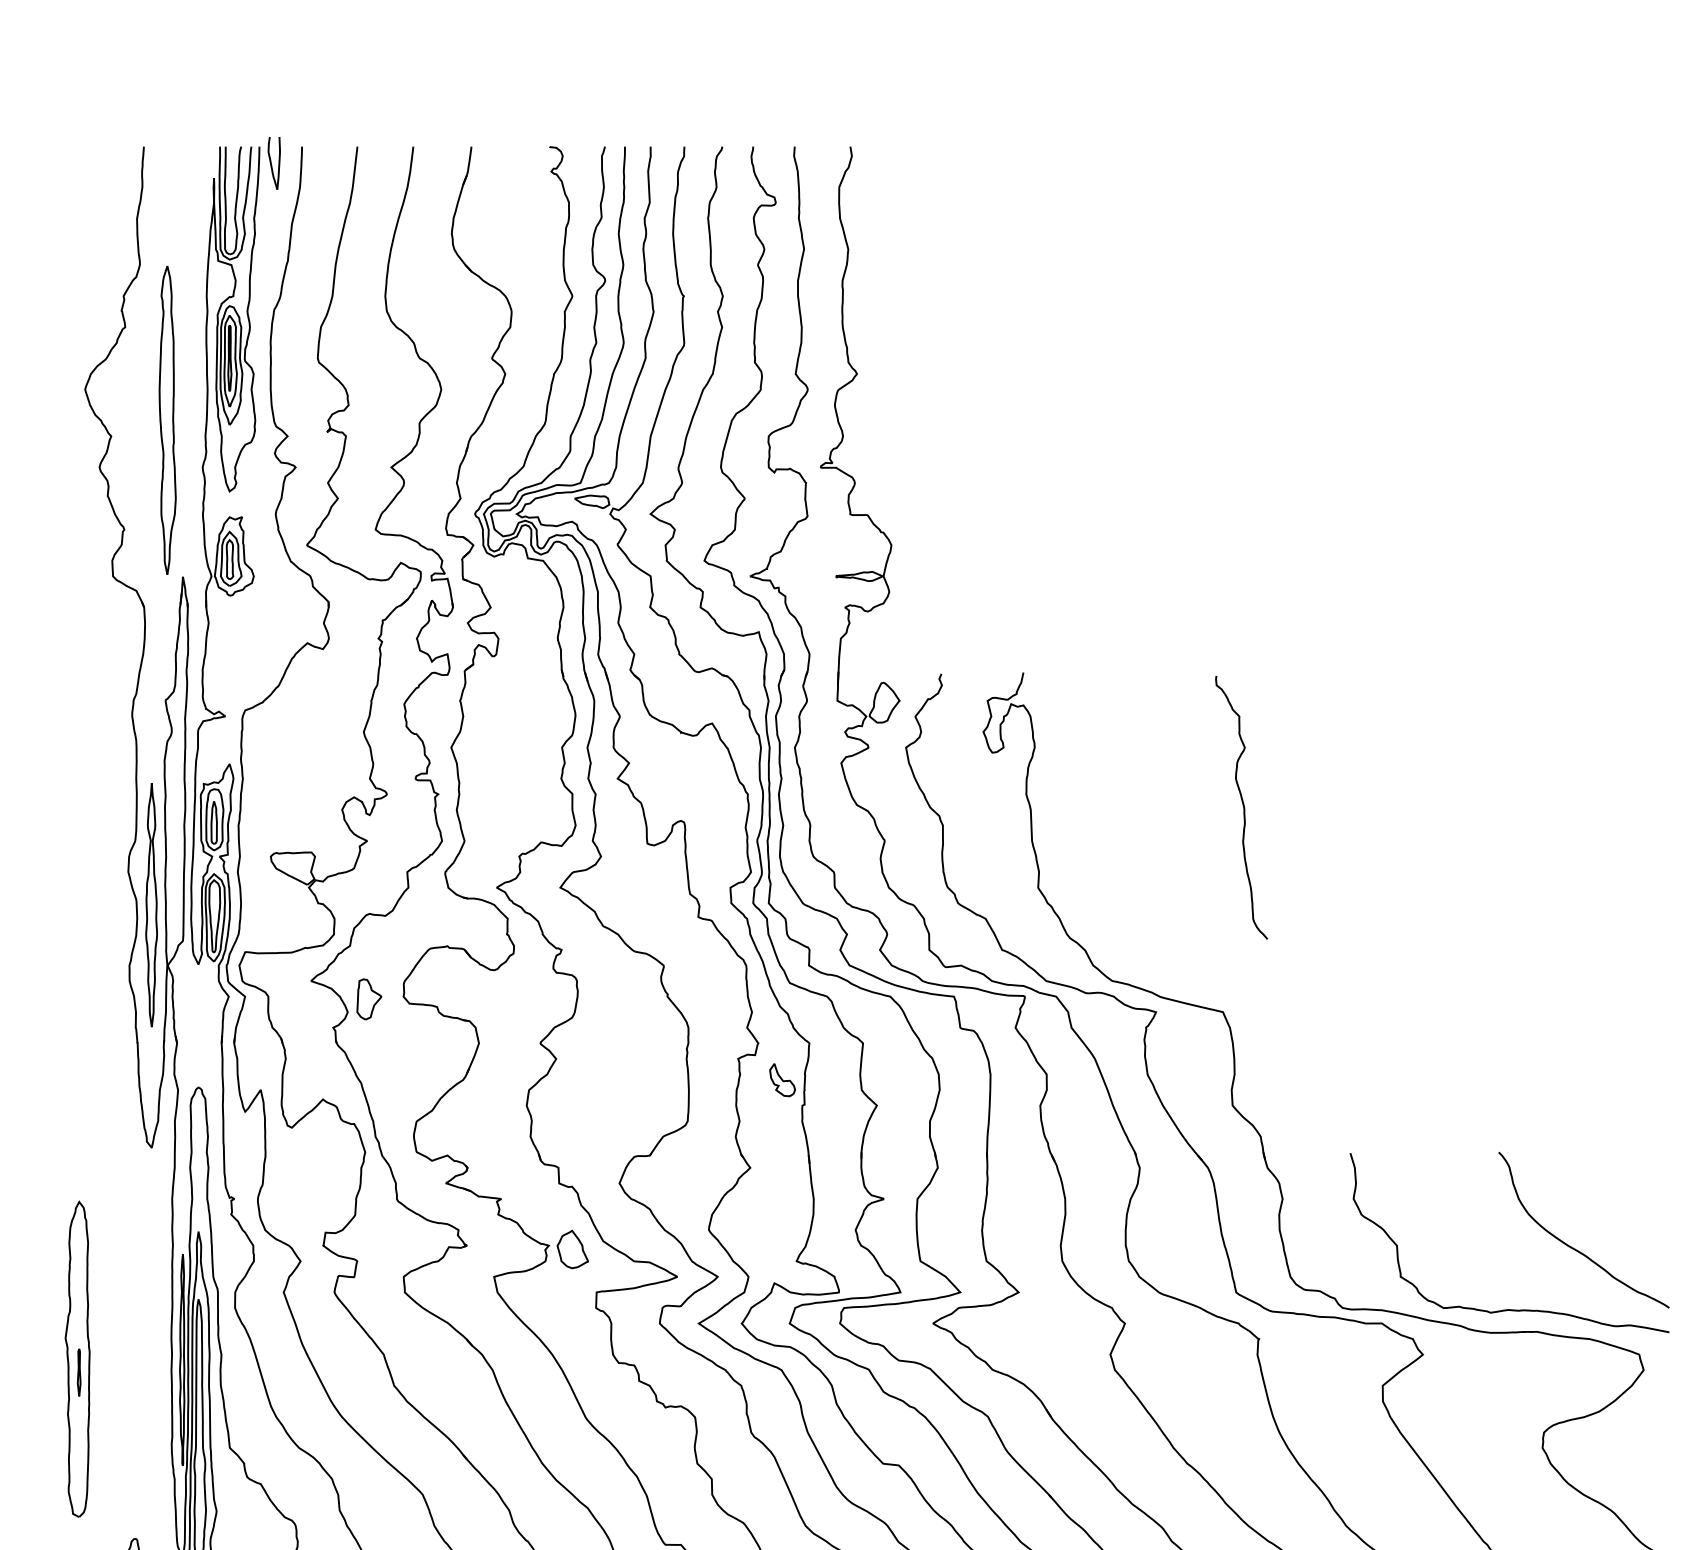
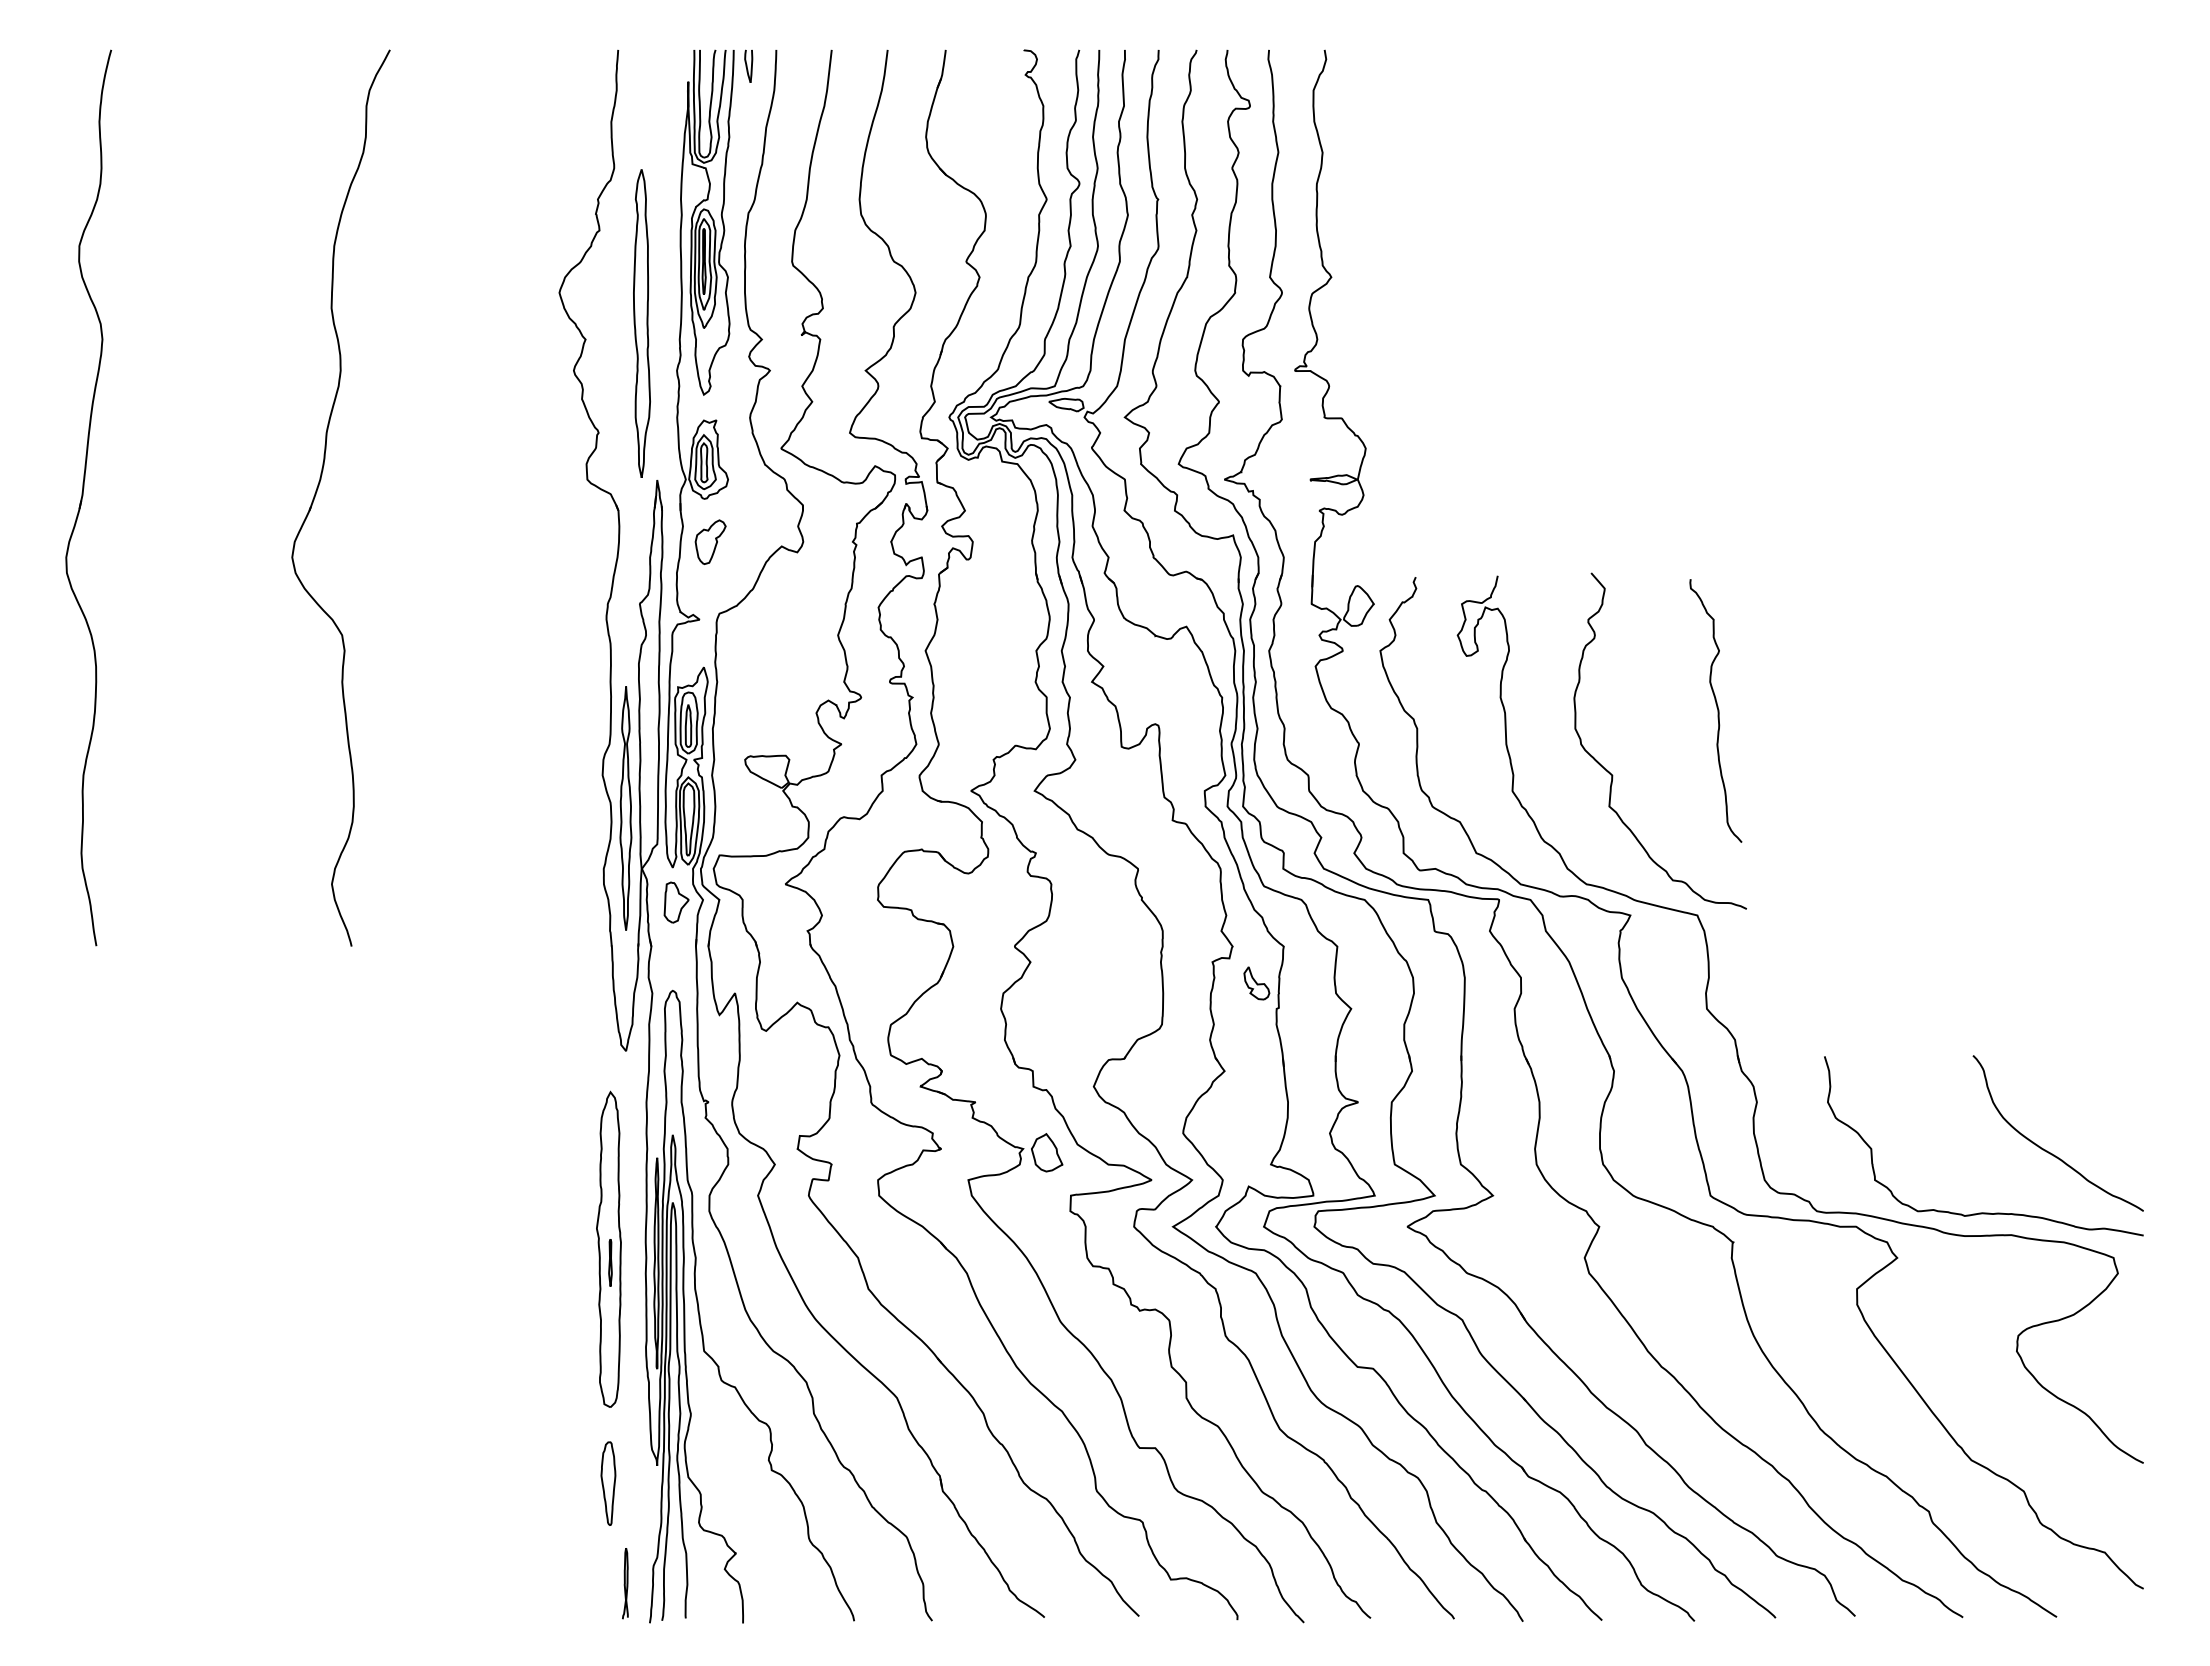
part: (274, 162) -> (748, 65), size x0.62
part: (236, 638) -> (710, 541), added
curve: (1139, 872) -> (1613, 775), added
part: (369, 999) -> (676, 902), moved
part: (77, 1358) -> (608, 1248), moved

